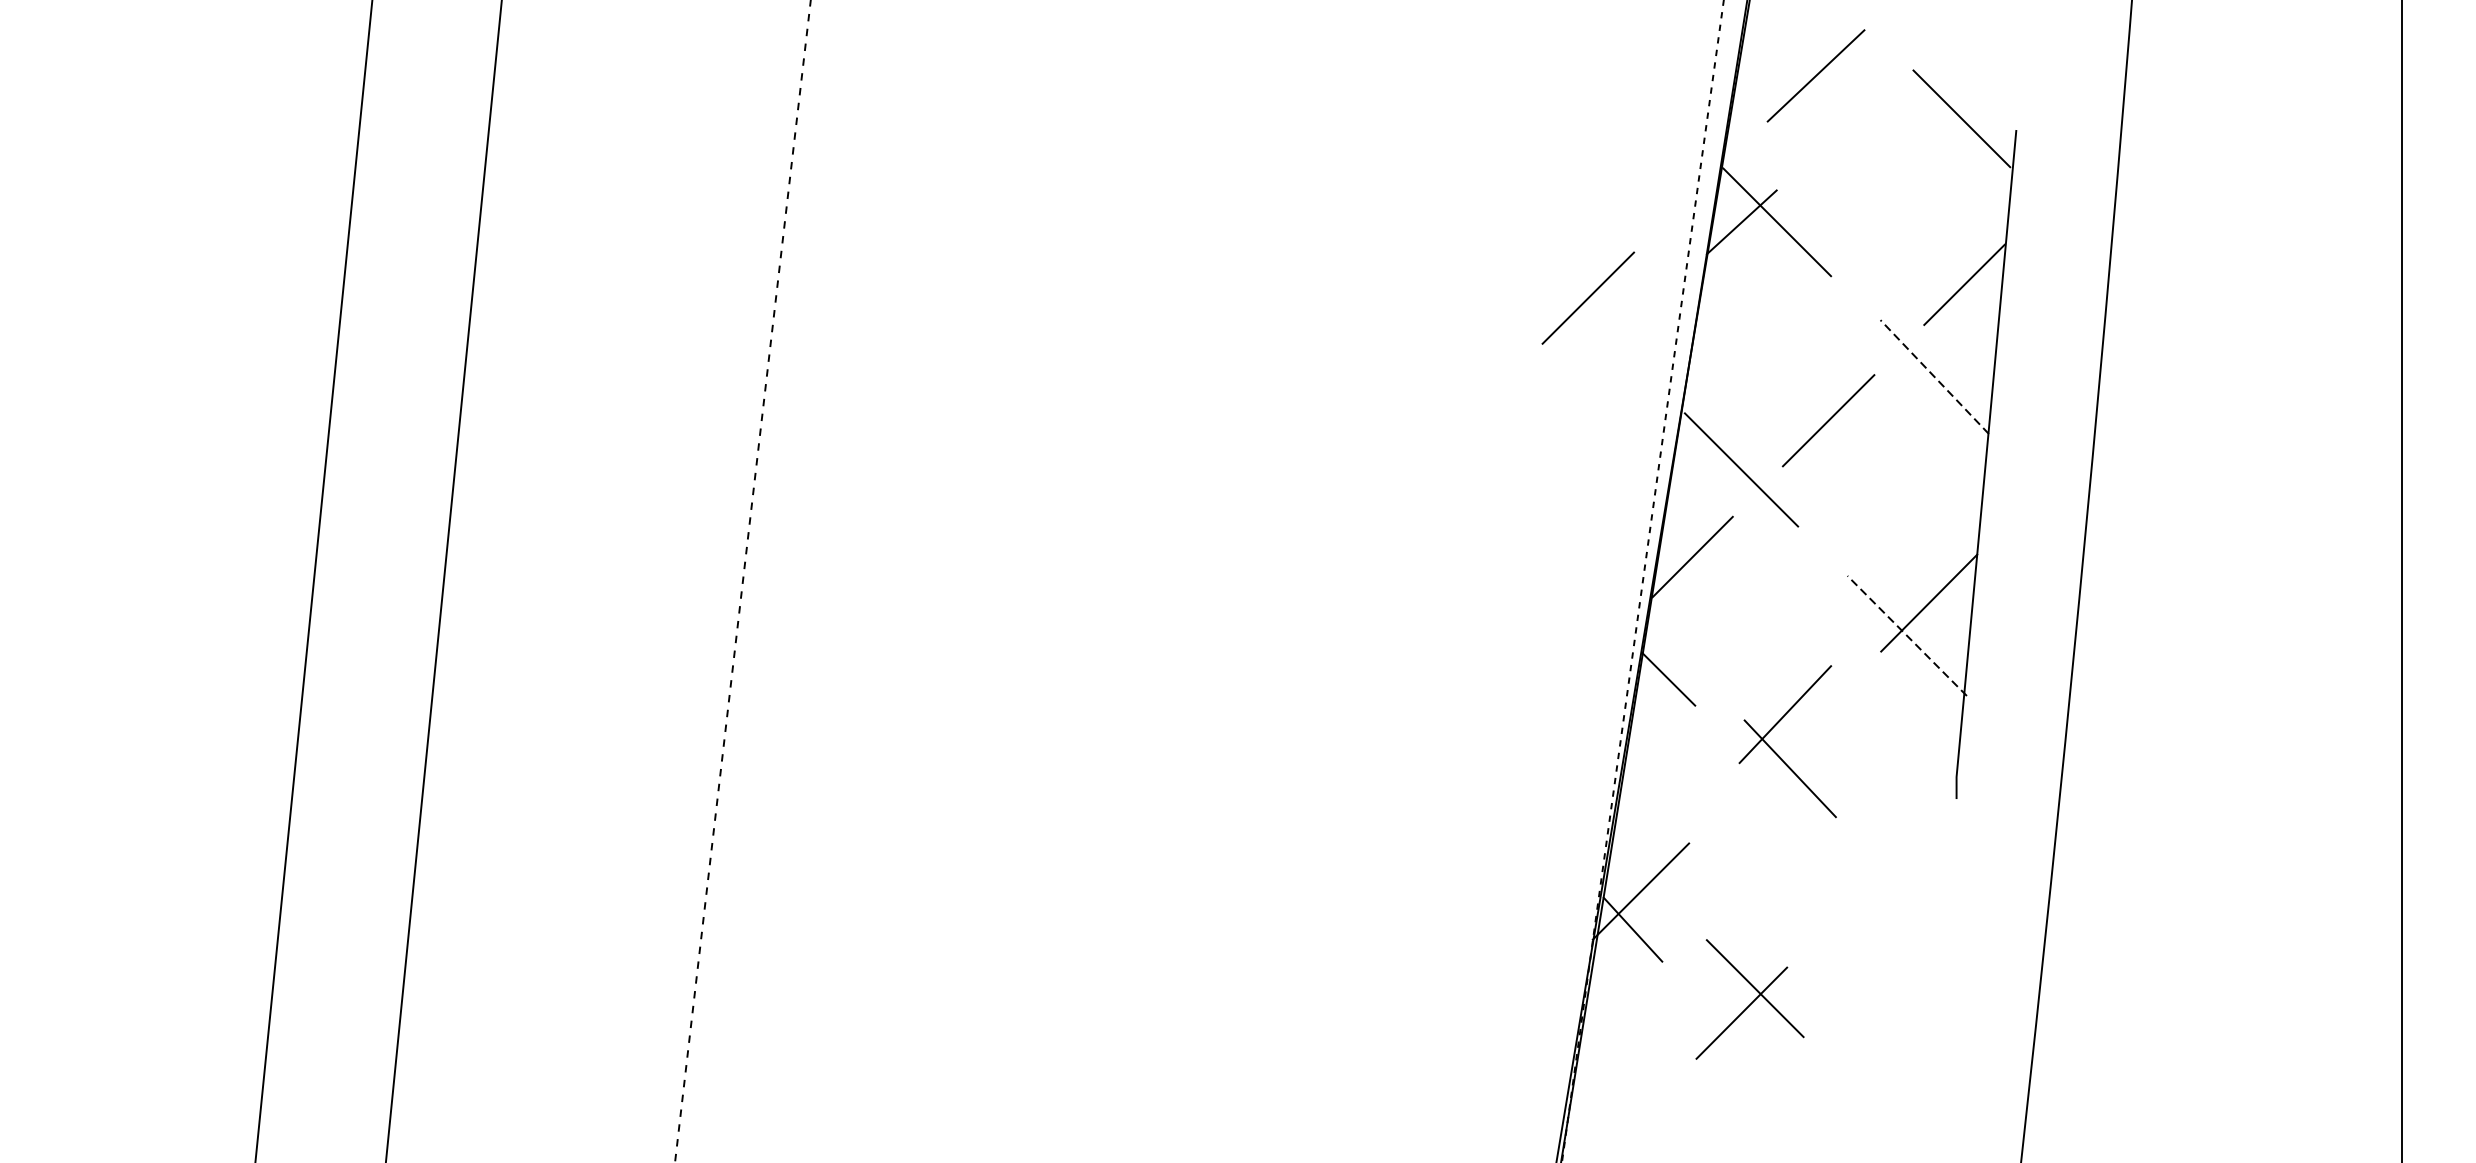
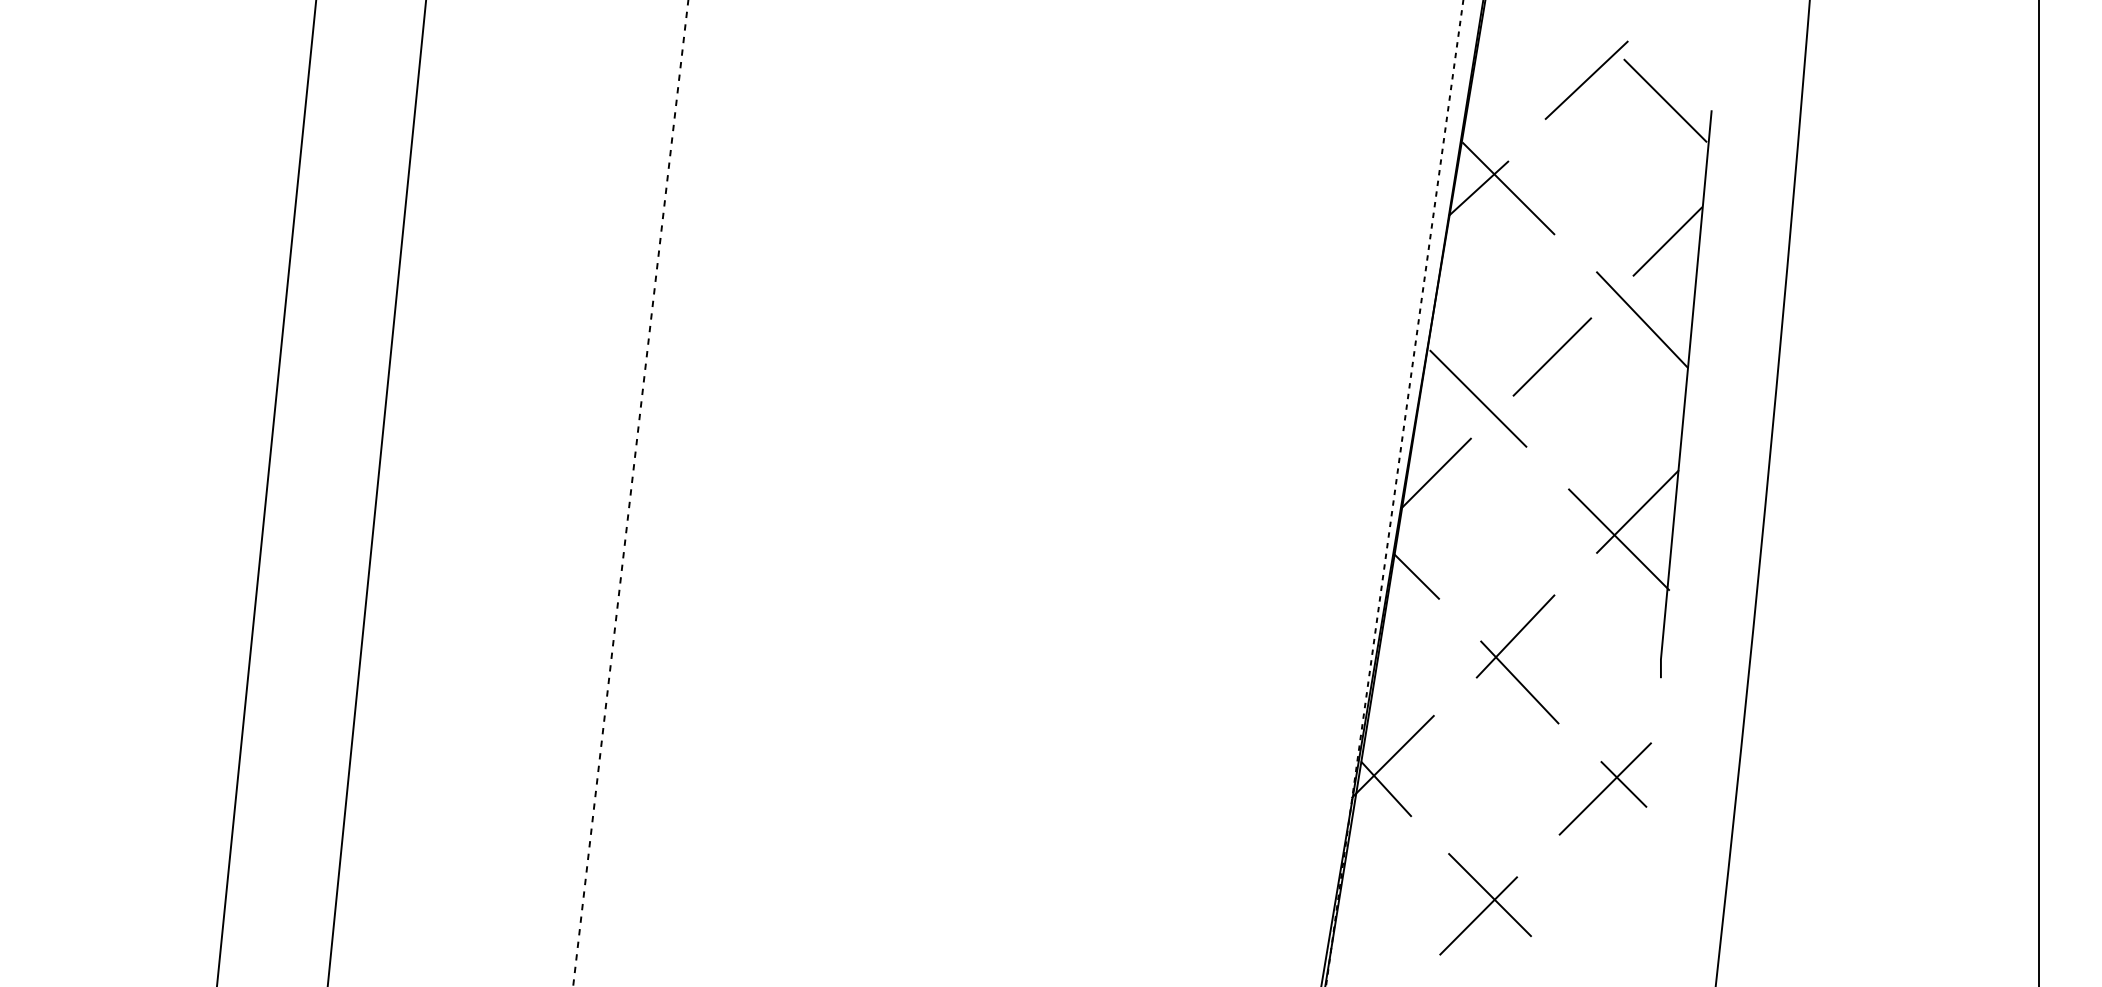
line: (1815, 74) -> (1586, 79), moved
line: (1588, 297) -> (1348, 252), removed
line: (1934, 376) -> (1642, 319), dashed -> solid
line: (1907, 635) -> (1619, 539), dashed -> solid
part: (1775, 751) -> (1507, 667), moved
part: (1890, 929) -> (1604, 788), added
part: (1749, 999) -> (1485, 904), moved

